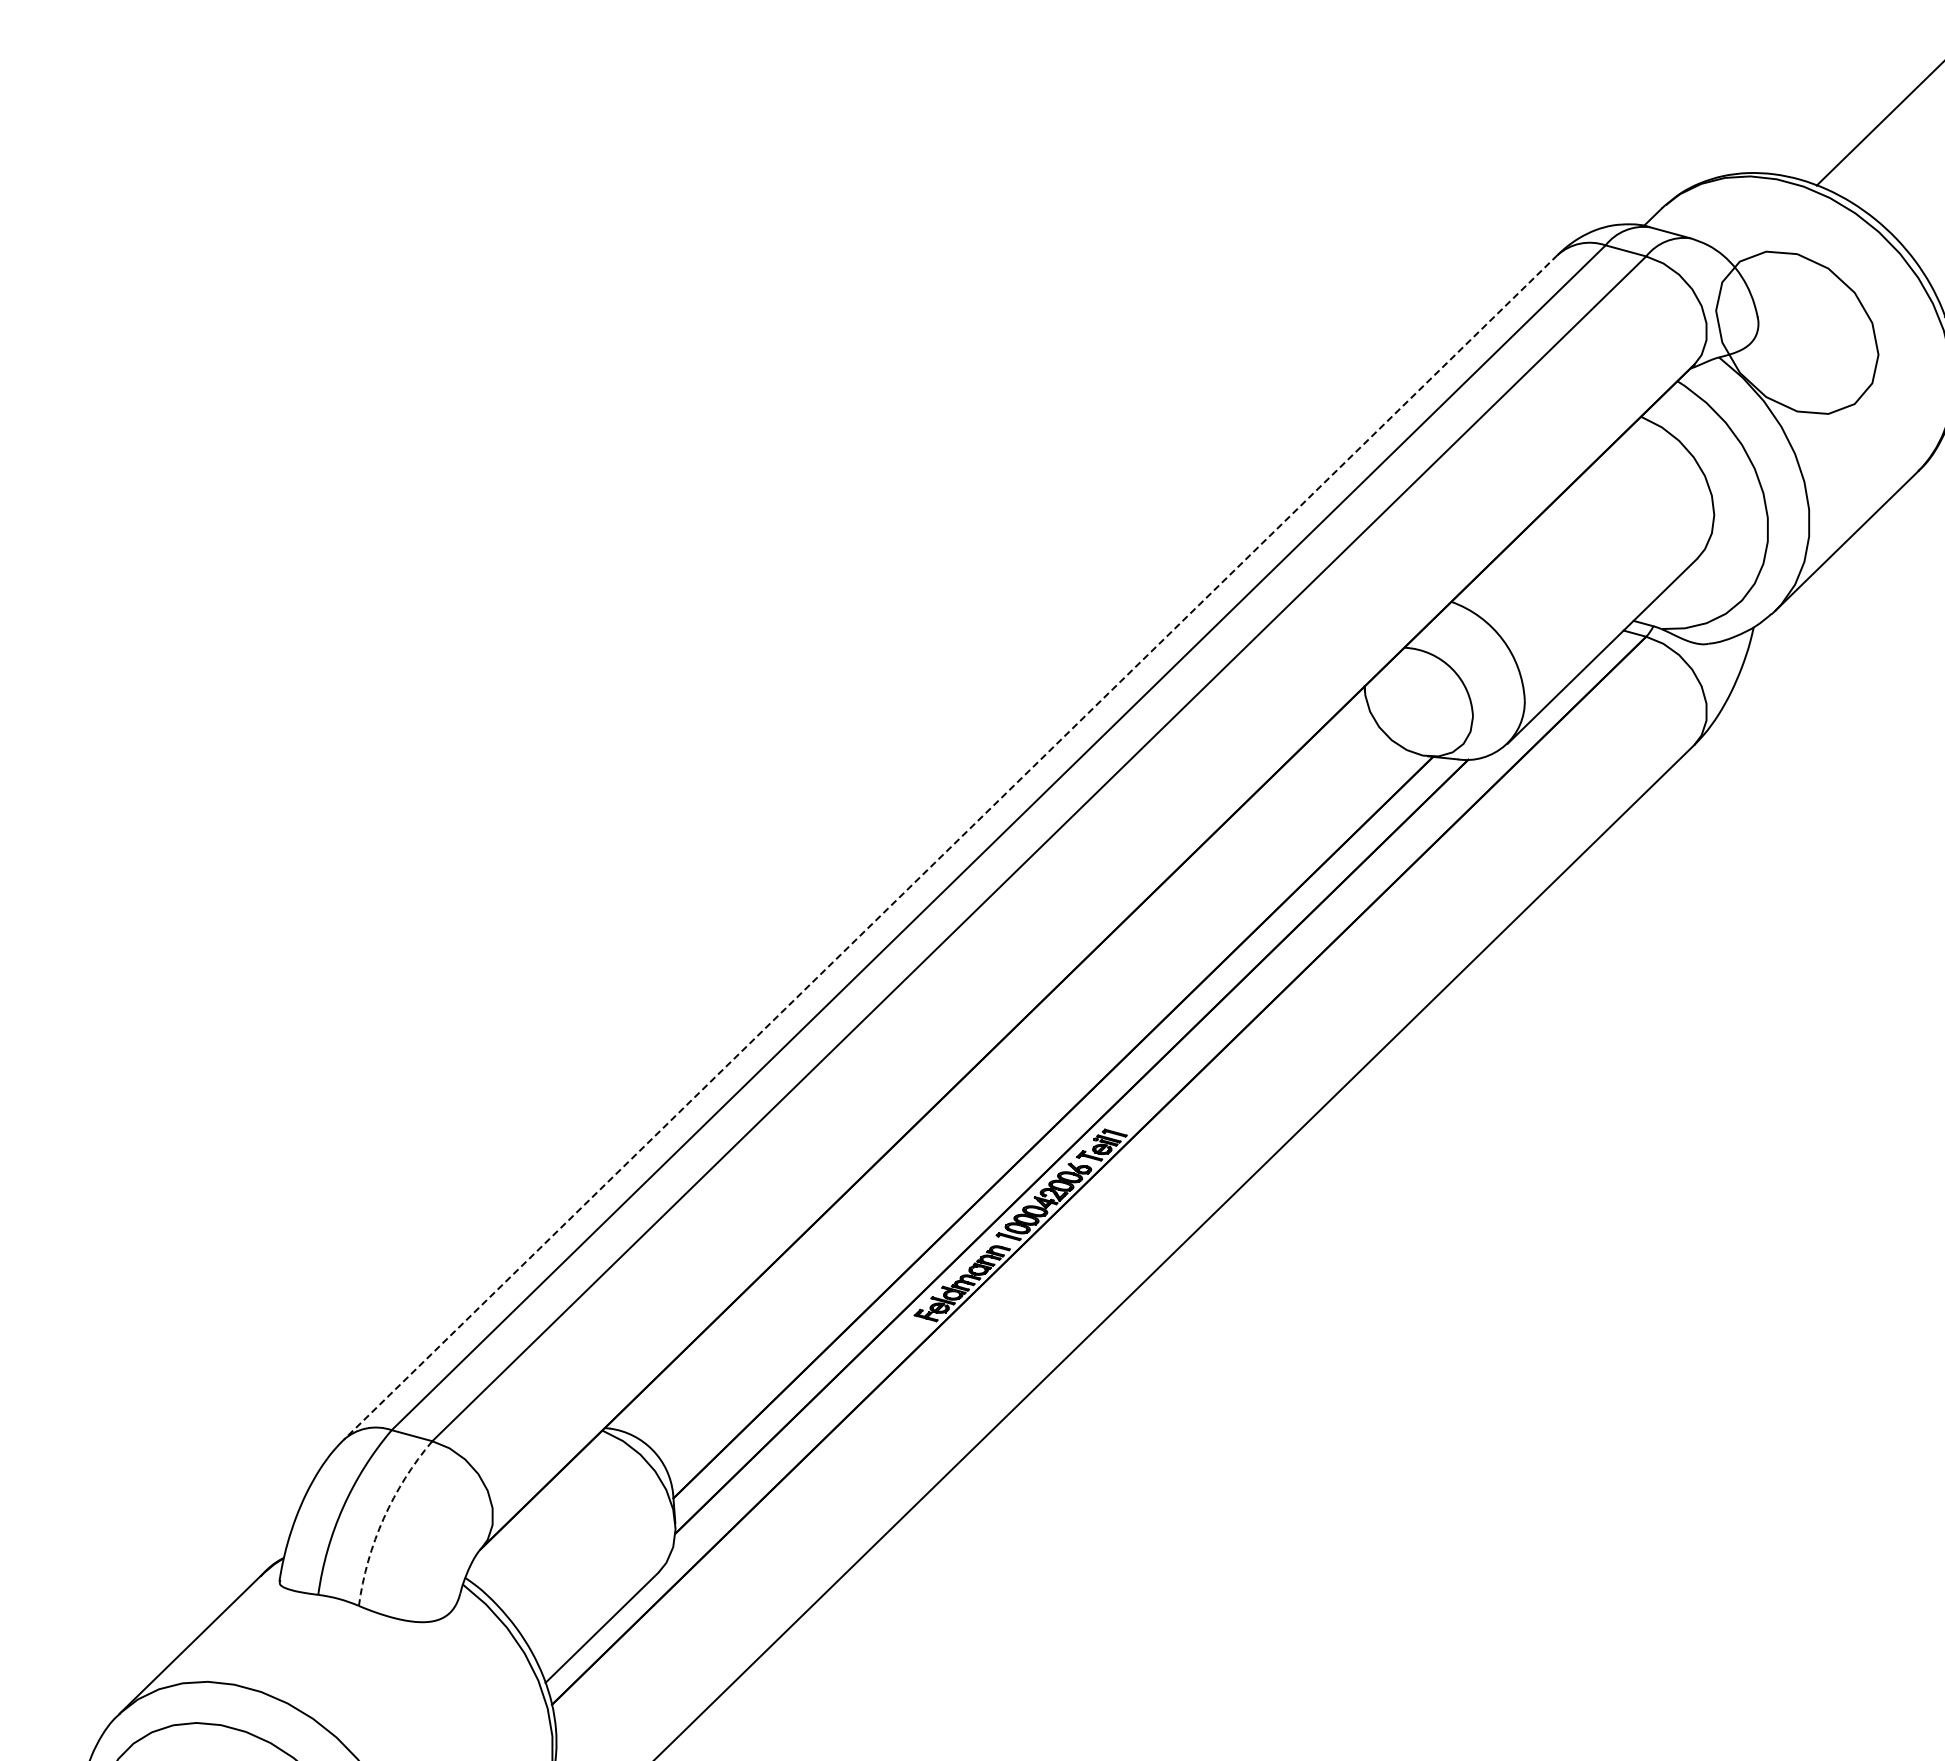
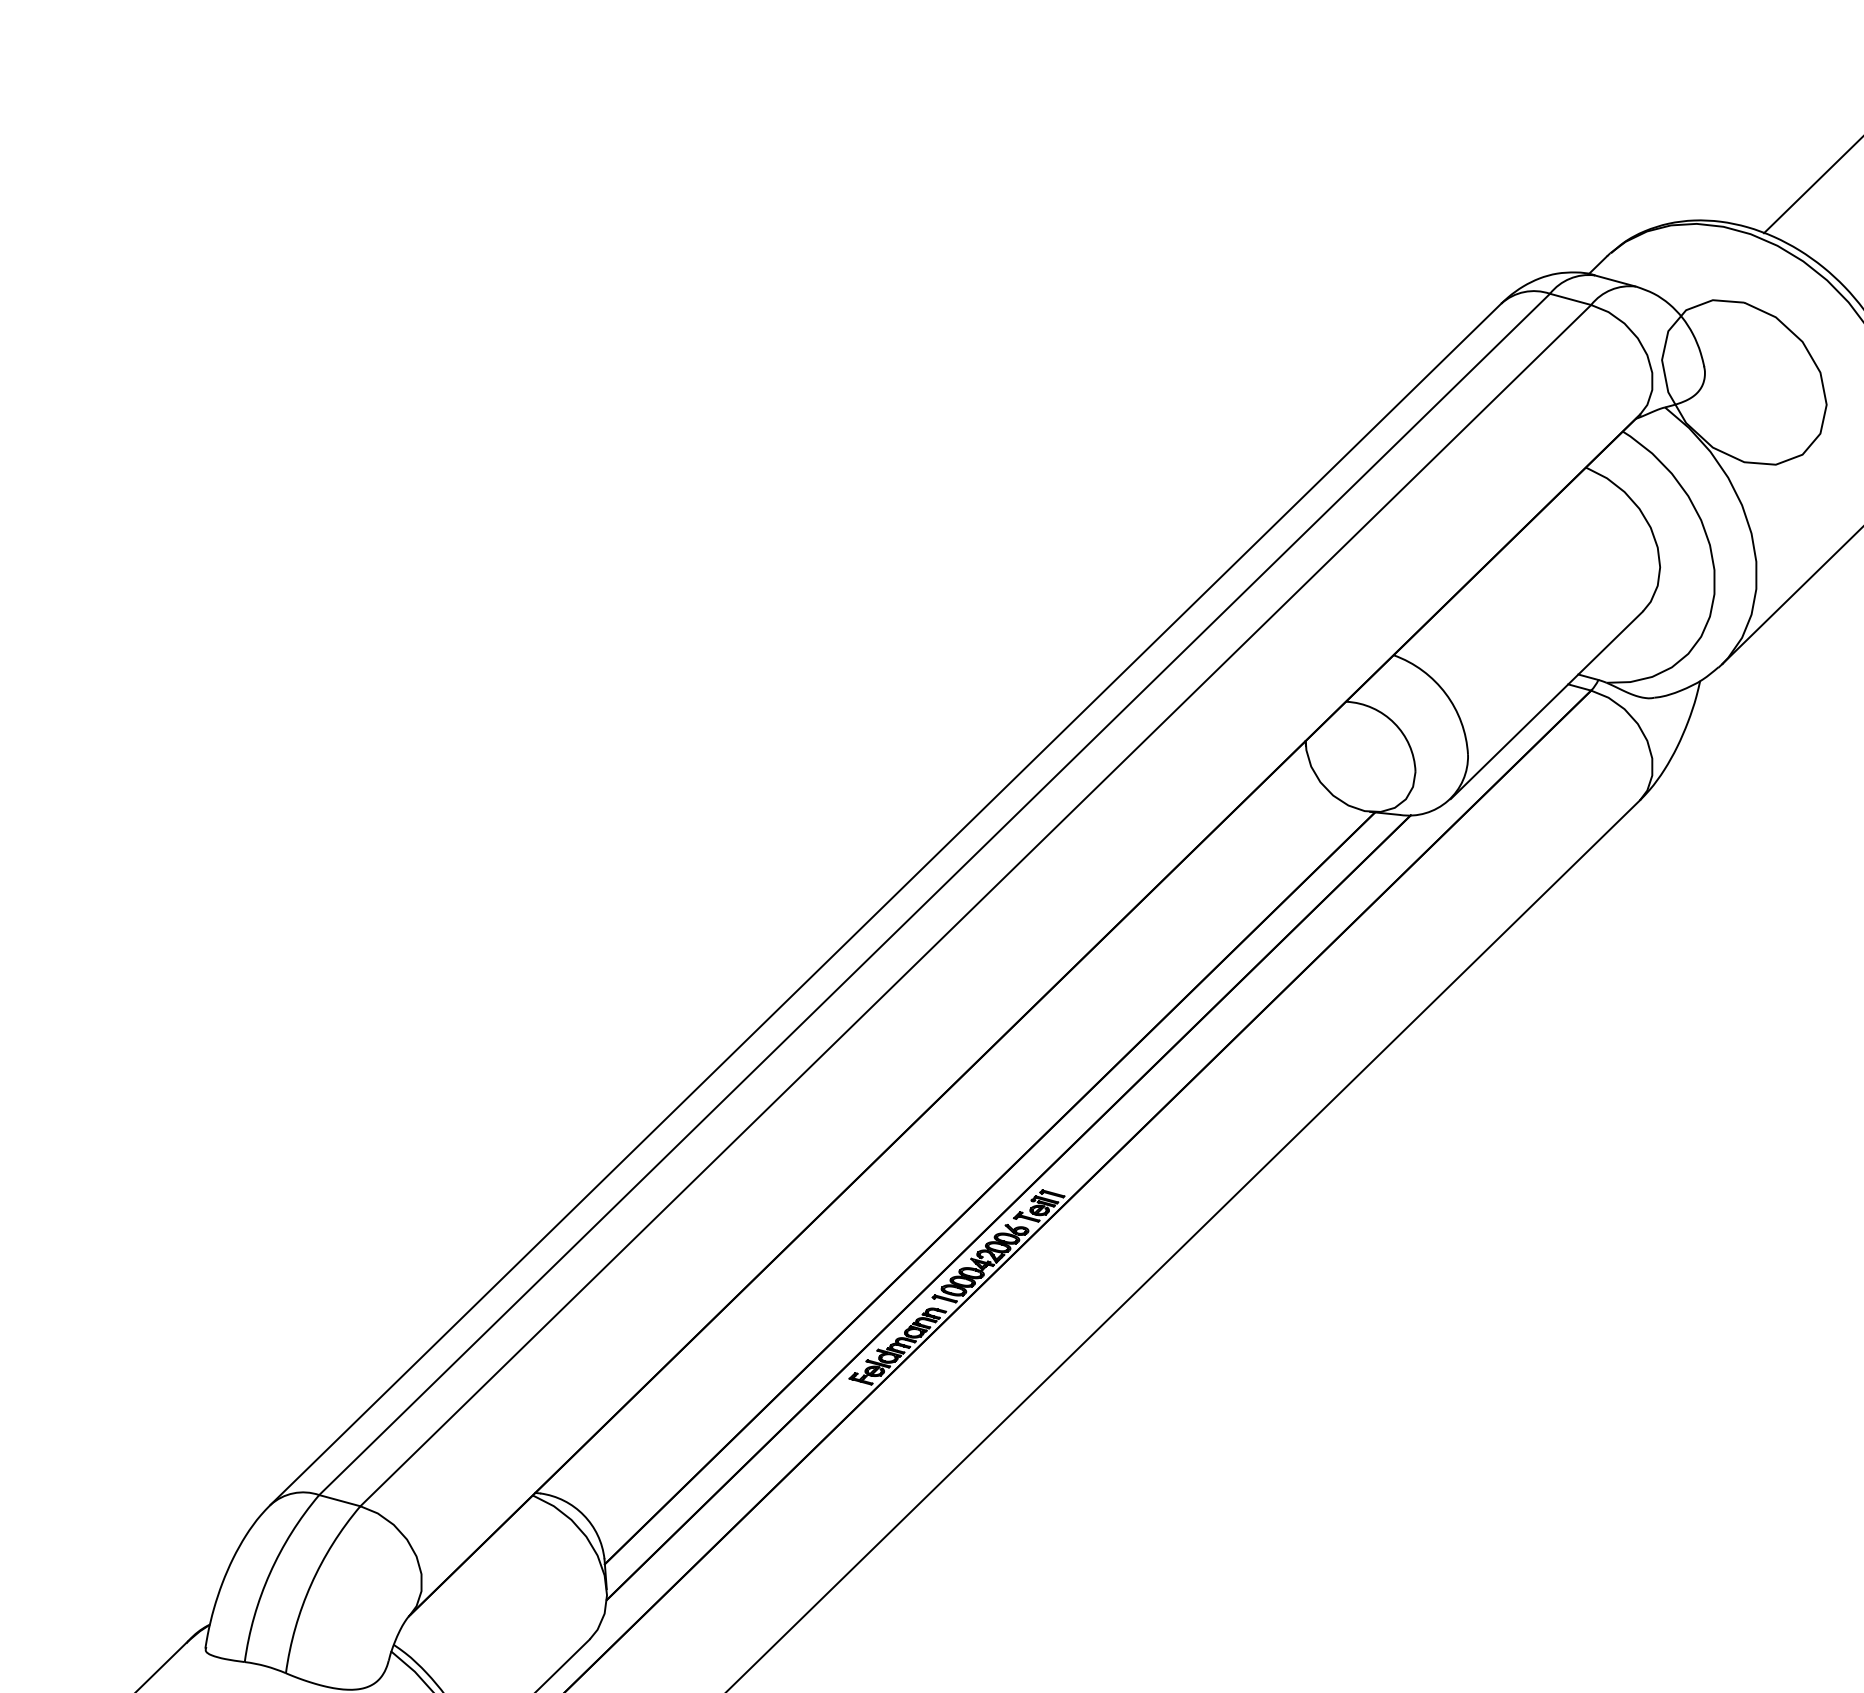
line: (950, 847) -> (885, 904), dashed -> solid
arc: (383, 1518) -> (310, 1584), dashed -> solid

